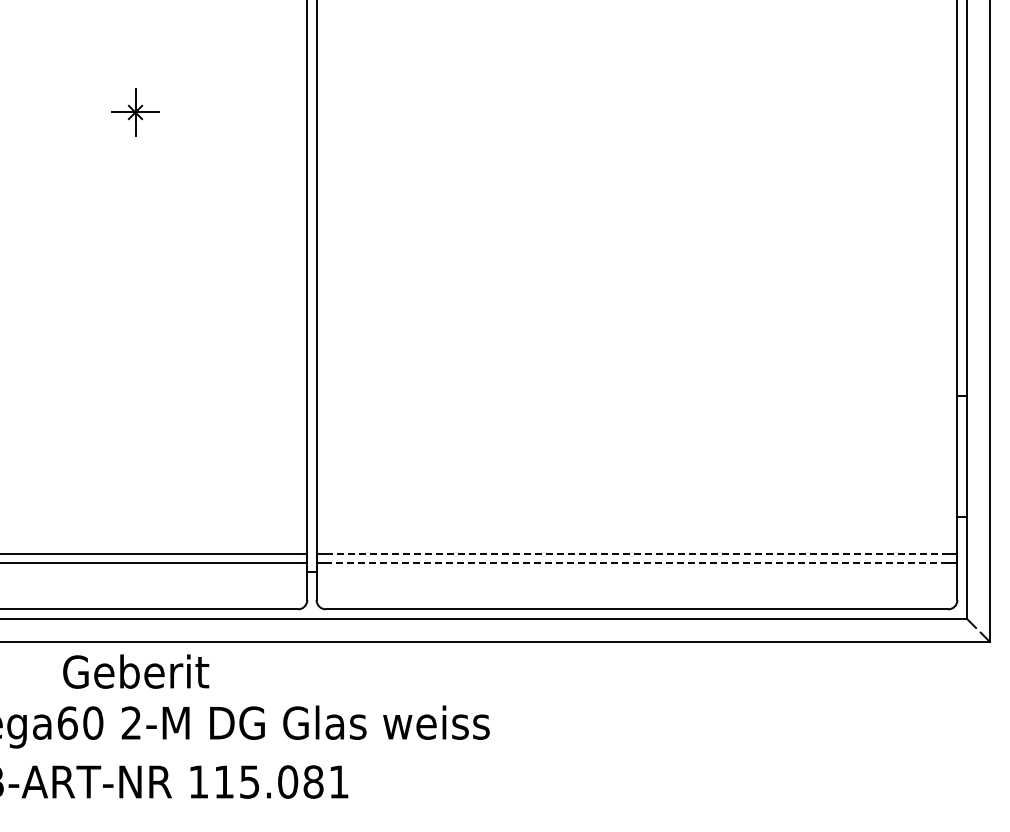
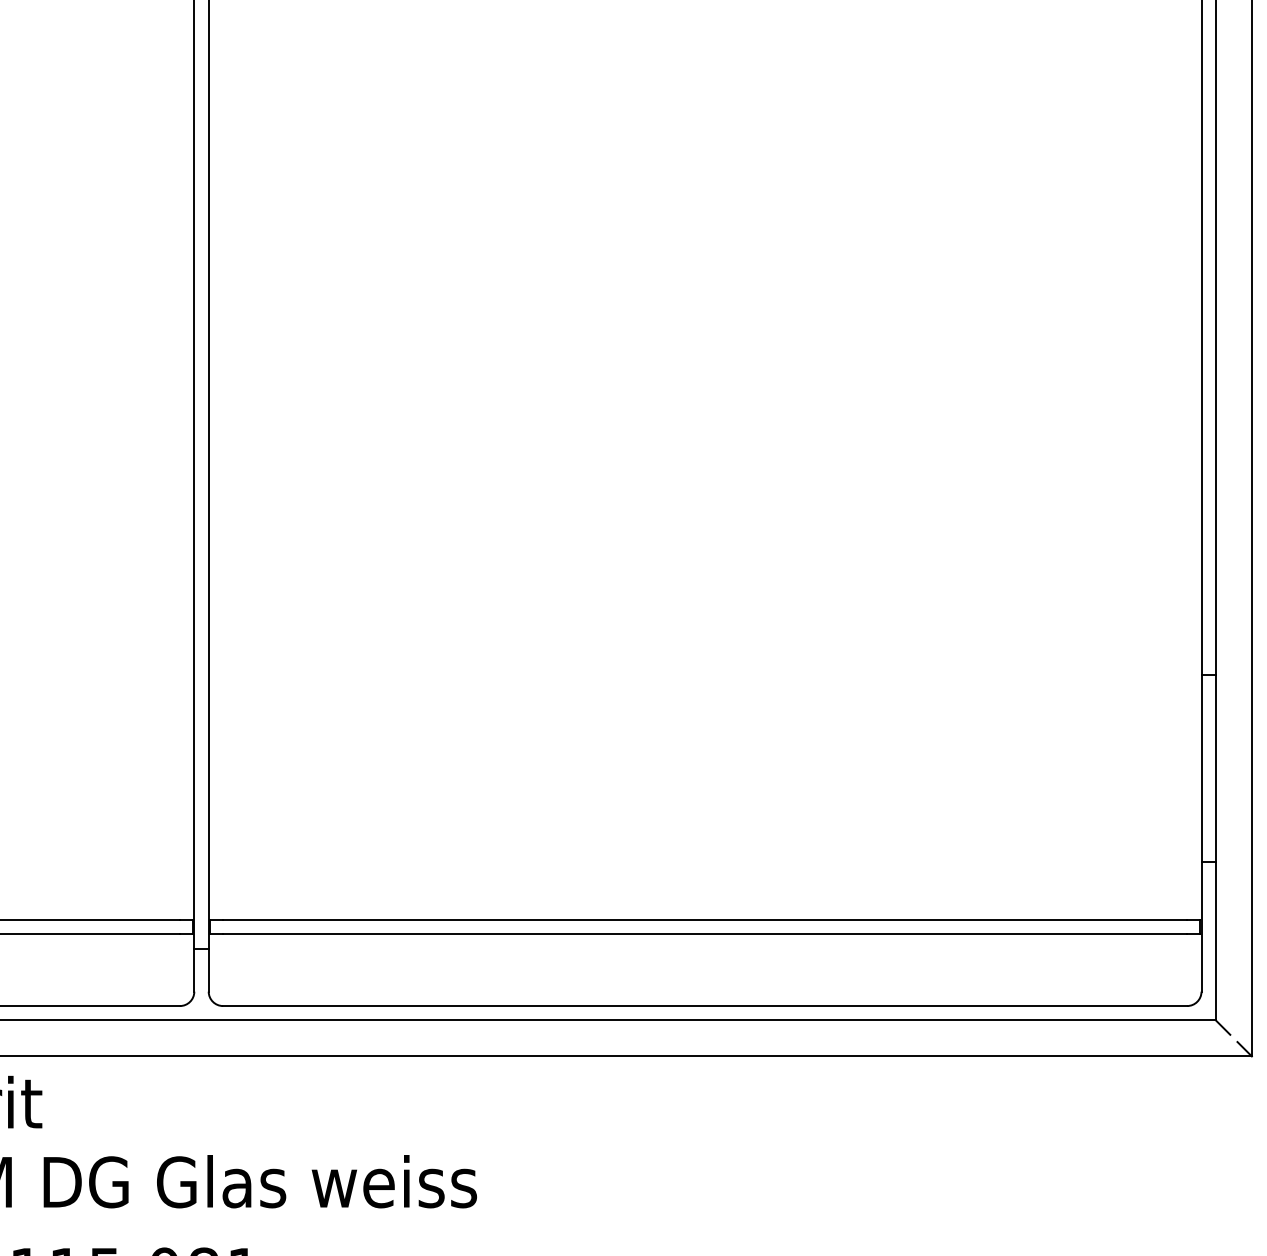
line: (637, 553) -> (705, 919), dashed -> solid
line: (636, 562) -> (704, 933), dashed -> solid

